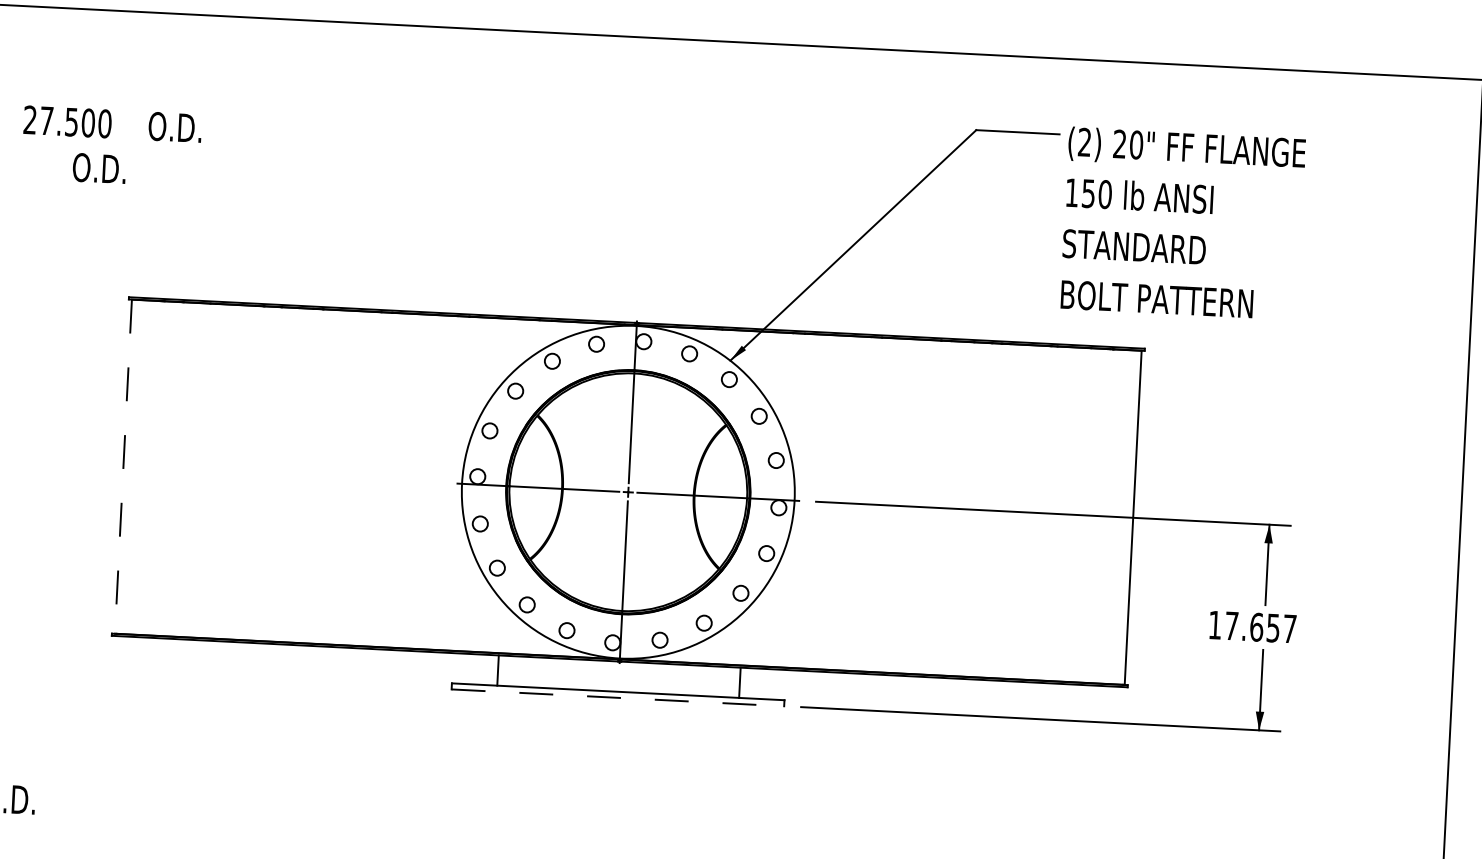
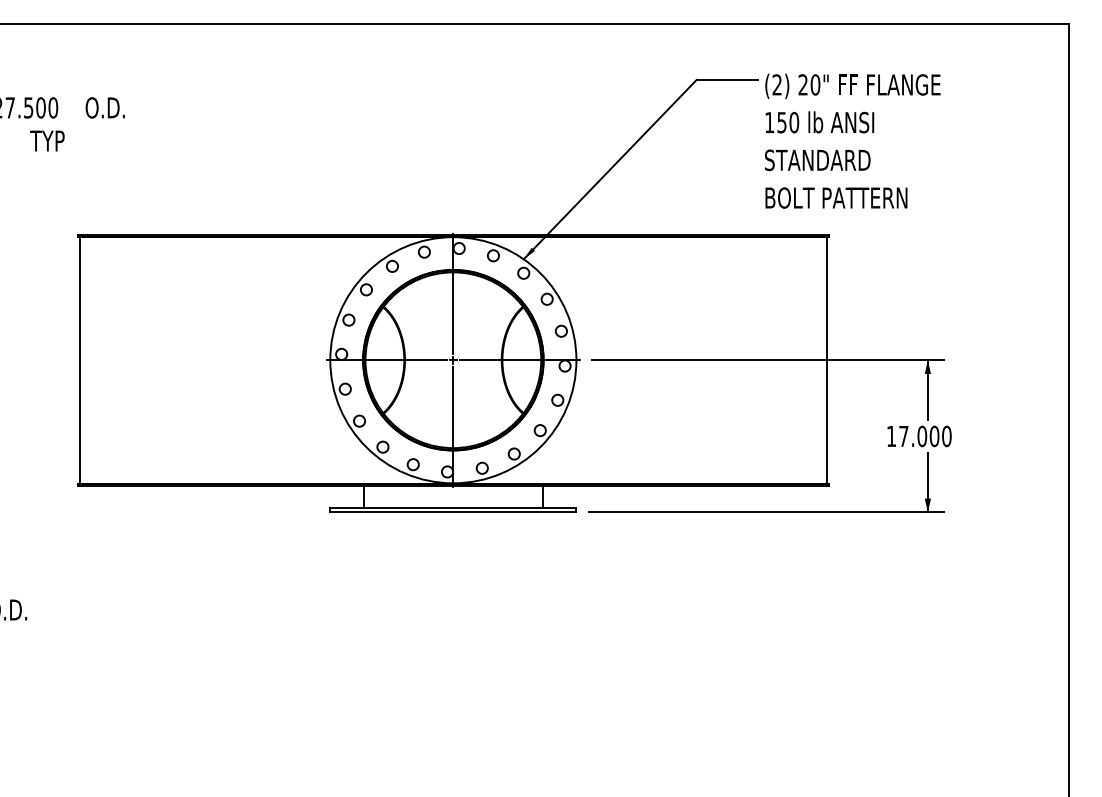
text: (98, 167) -> (50, 140), O.D. -> TYP
line: (123, 467) -> (79, 360), dashed -> solid
text: (1273, 628) -> (934, 436), 17.657 -> 17.000
line: (618, 698) -> (453, 512), dashed -> solid

